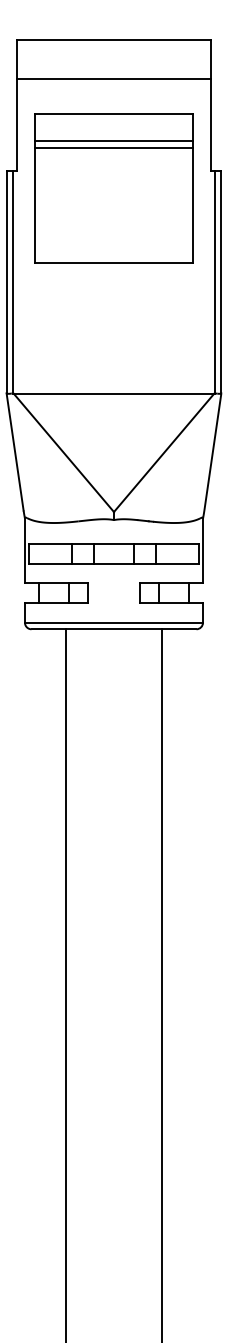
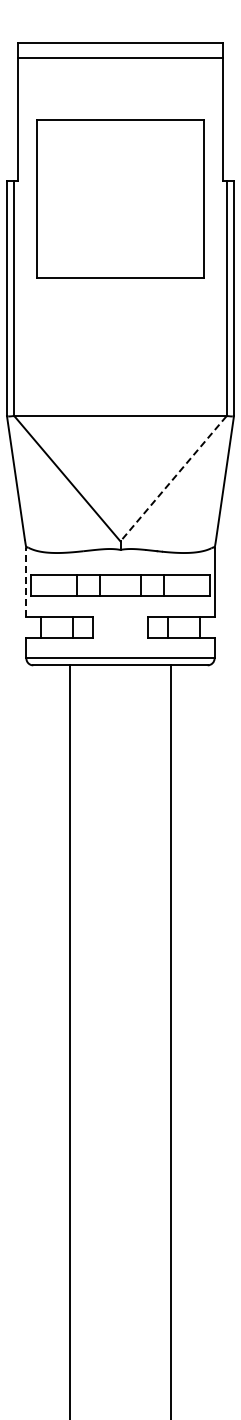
line: (114, 79) -> (120, 58), moved
line: (114, 141) -> (120, 149), removed
line: (114, 147) -> (120, 156), removed
line: (164, 453) -> (173, 479), solid -> dashed
line: (25, 550) -> (26, 582), solid -> dashed

